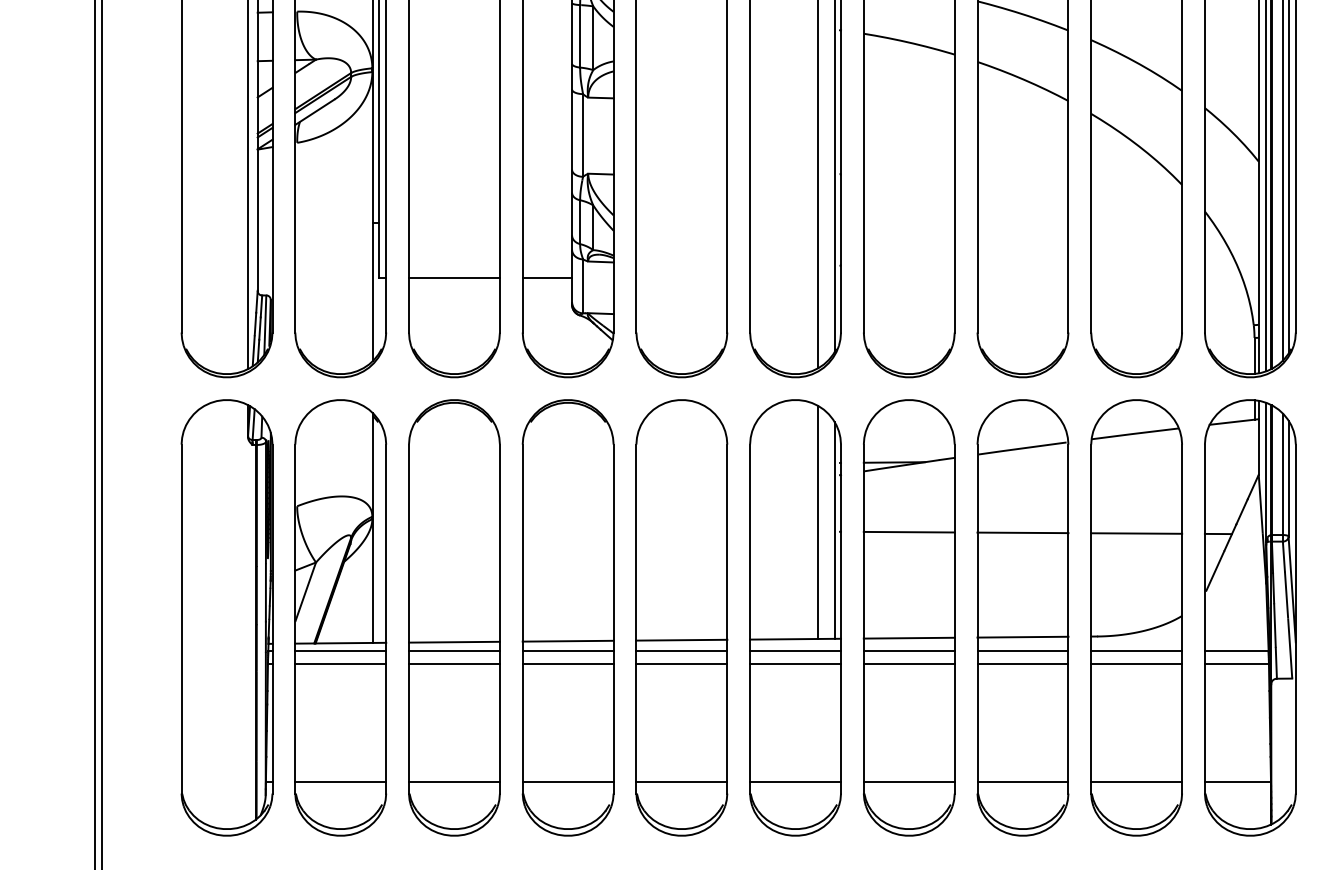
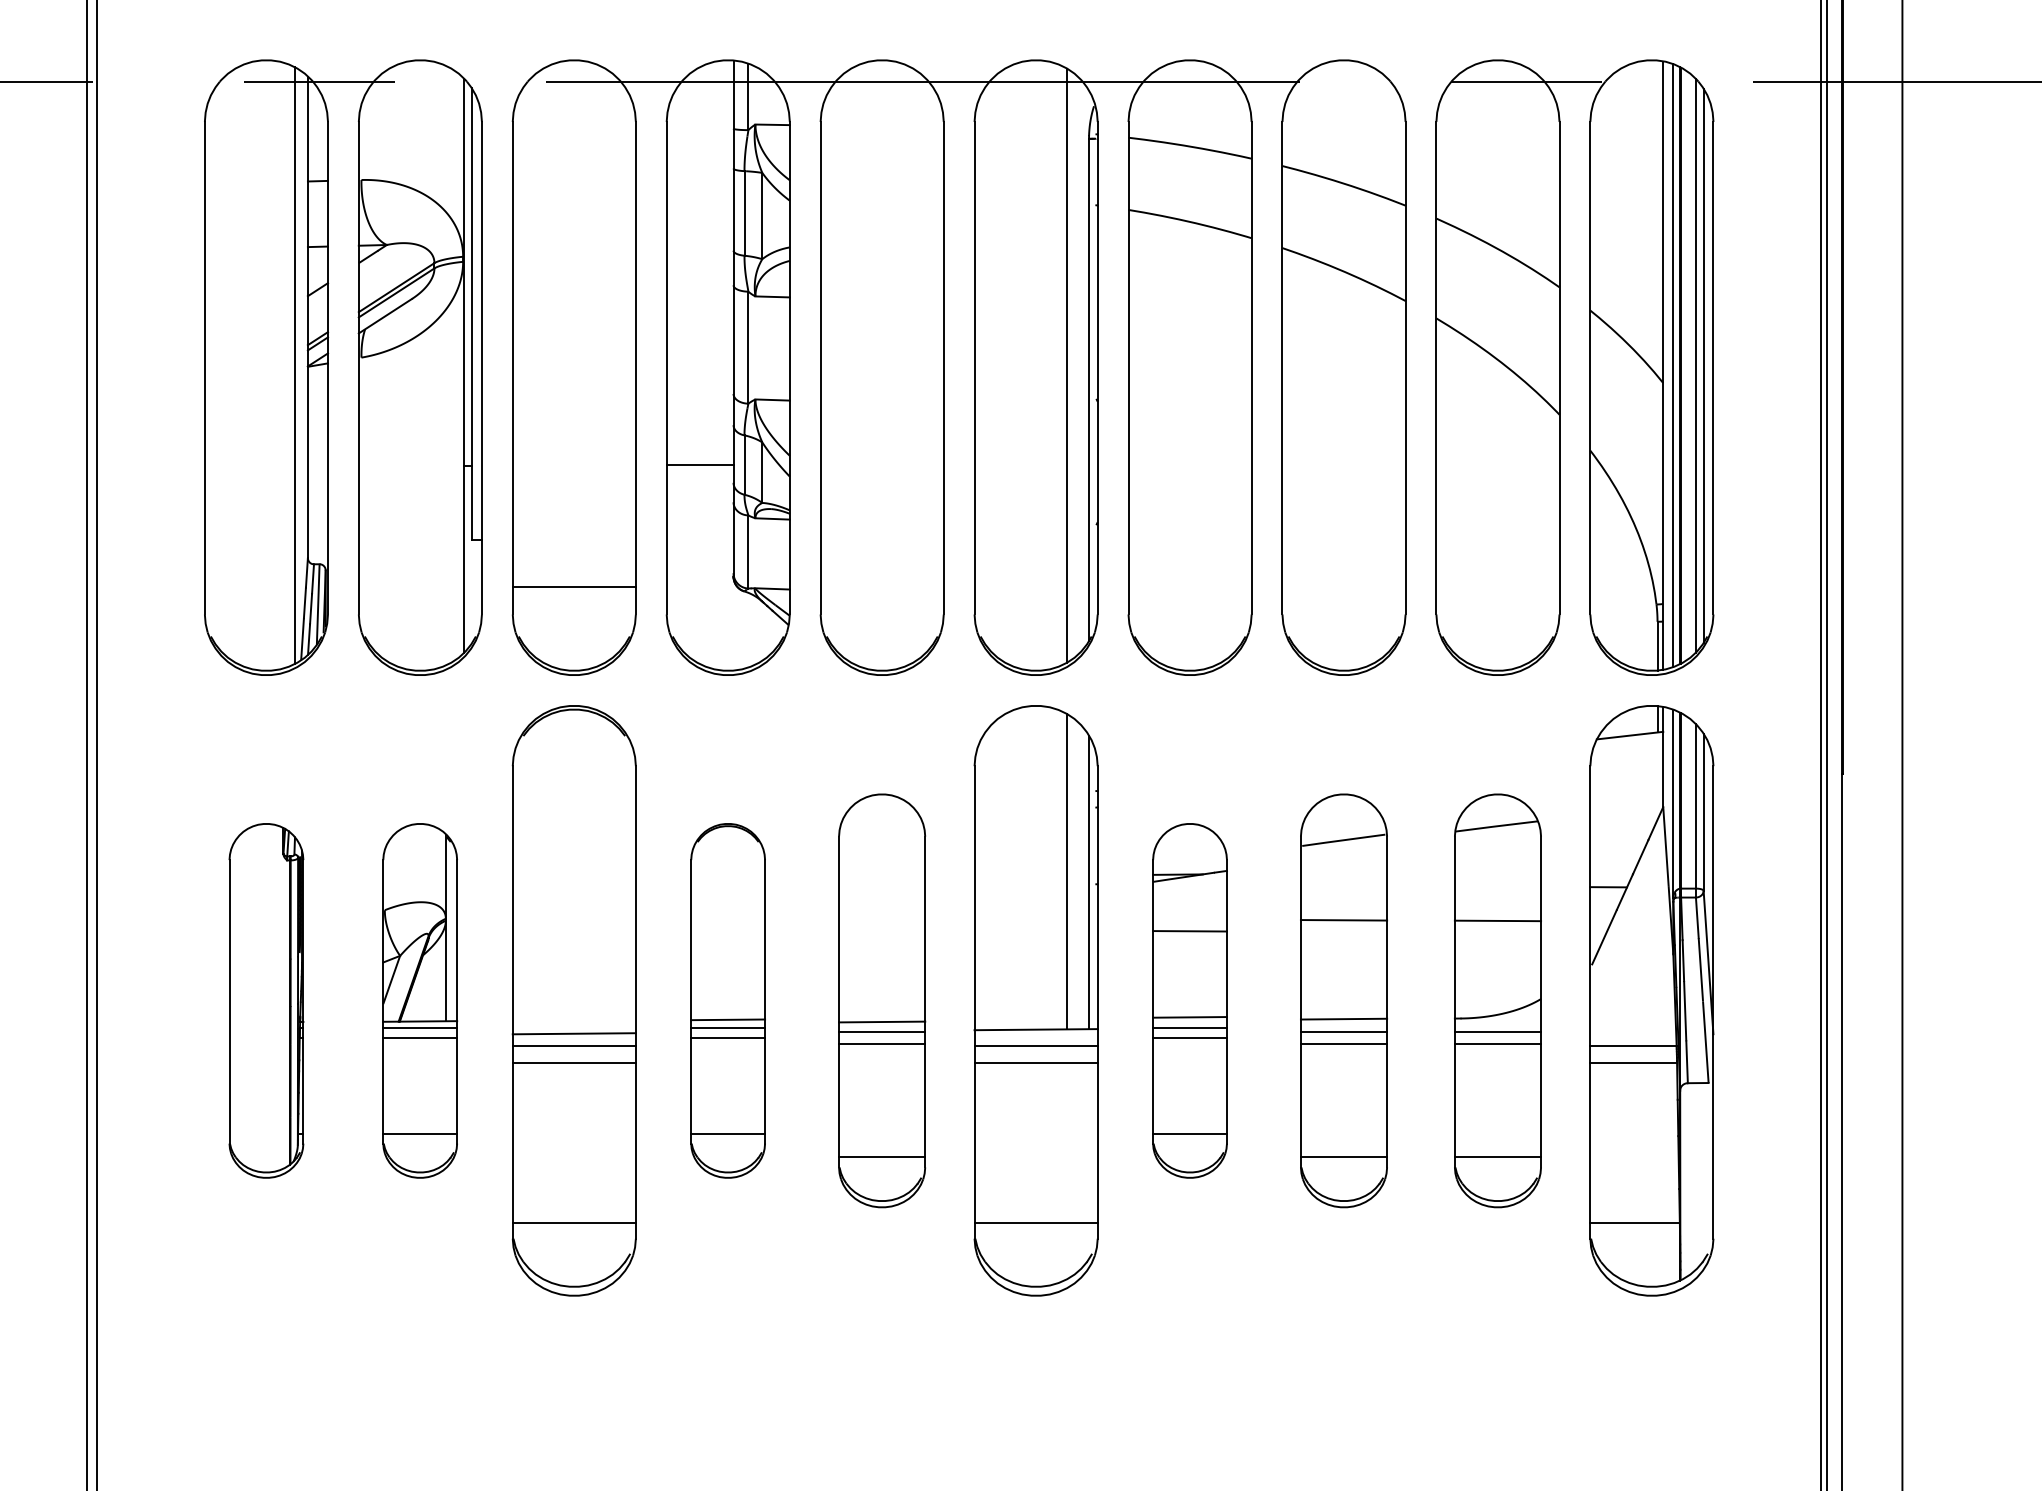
line: (453, 277) -> (573, 587), moved
line: (546, 277) -> (699, 465), moved
part: (227, 617) -> (266, 1000), size x0.6
part: (340, 617) -> (419, 1000), size x0.6
part: (567, 617) -> (727, 1000), size x0.6
part: (681, 617) -> (881, 1000), size x0.7
part: (908, 617) -> (1189, 1000), size x0.6
part: (1022, 617) -> (1343, 1000), size x0.7
part: (1136, 617) -> (1497, 1000), size x0.7

